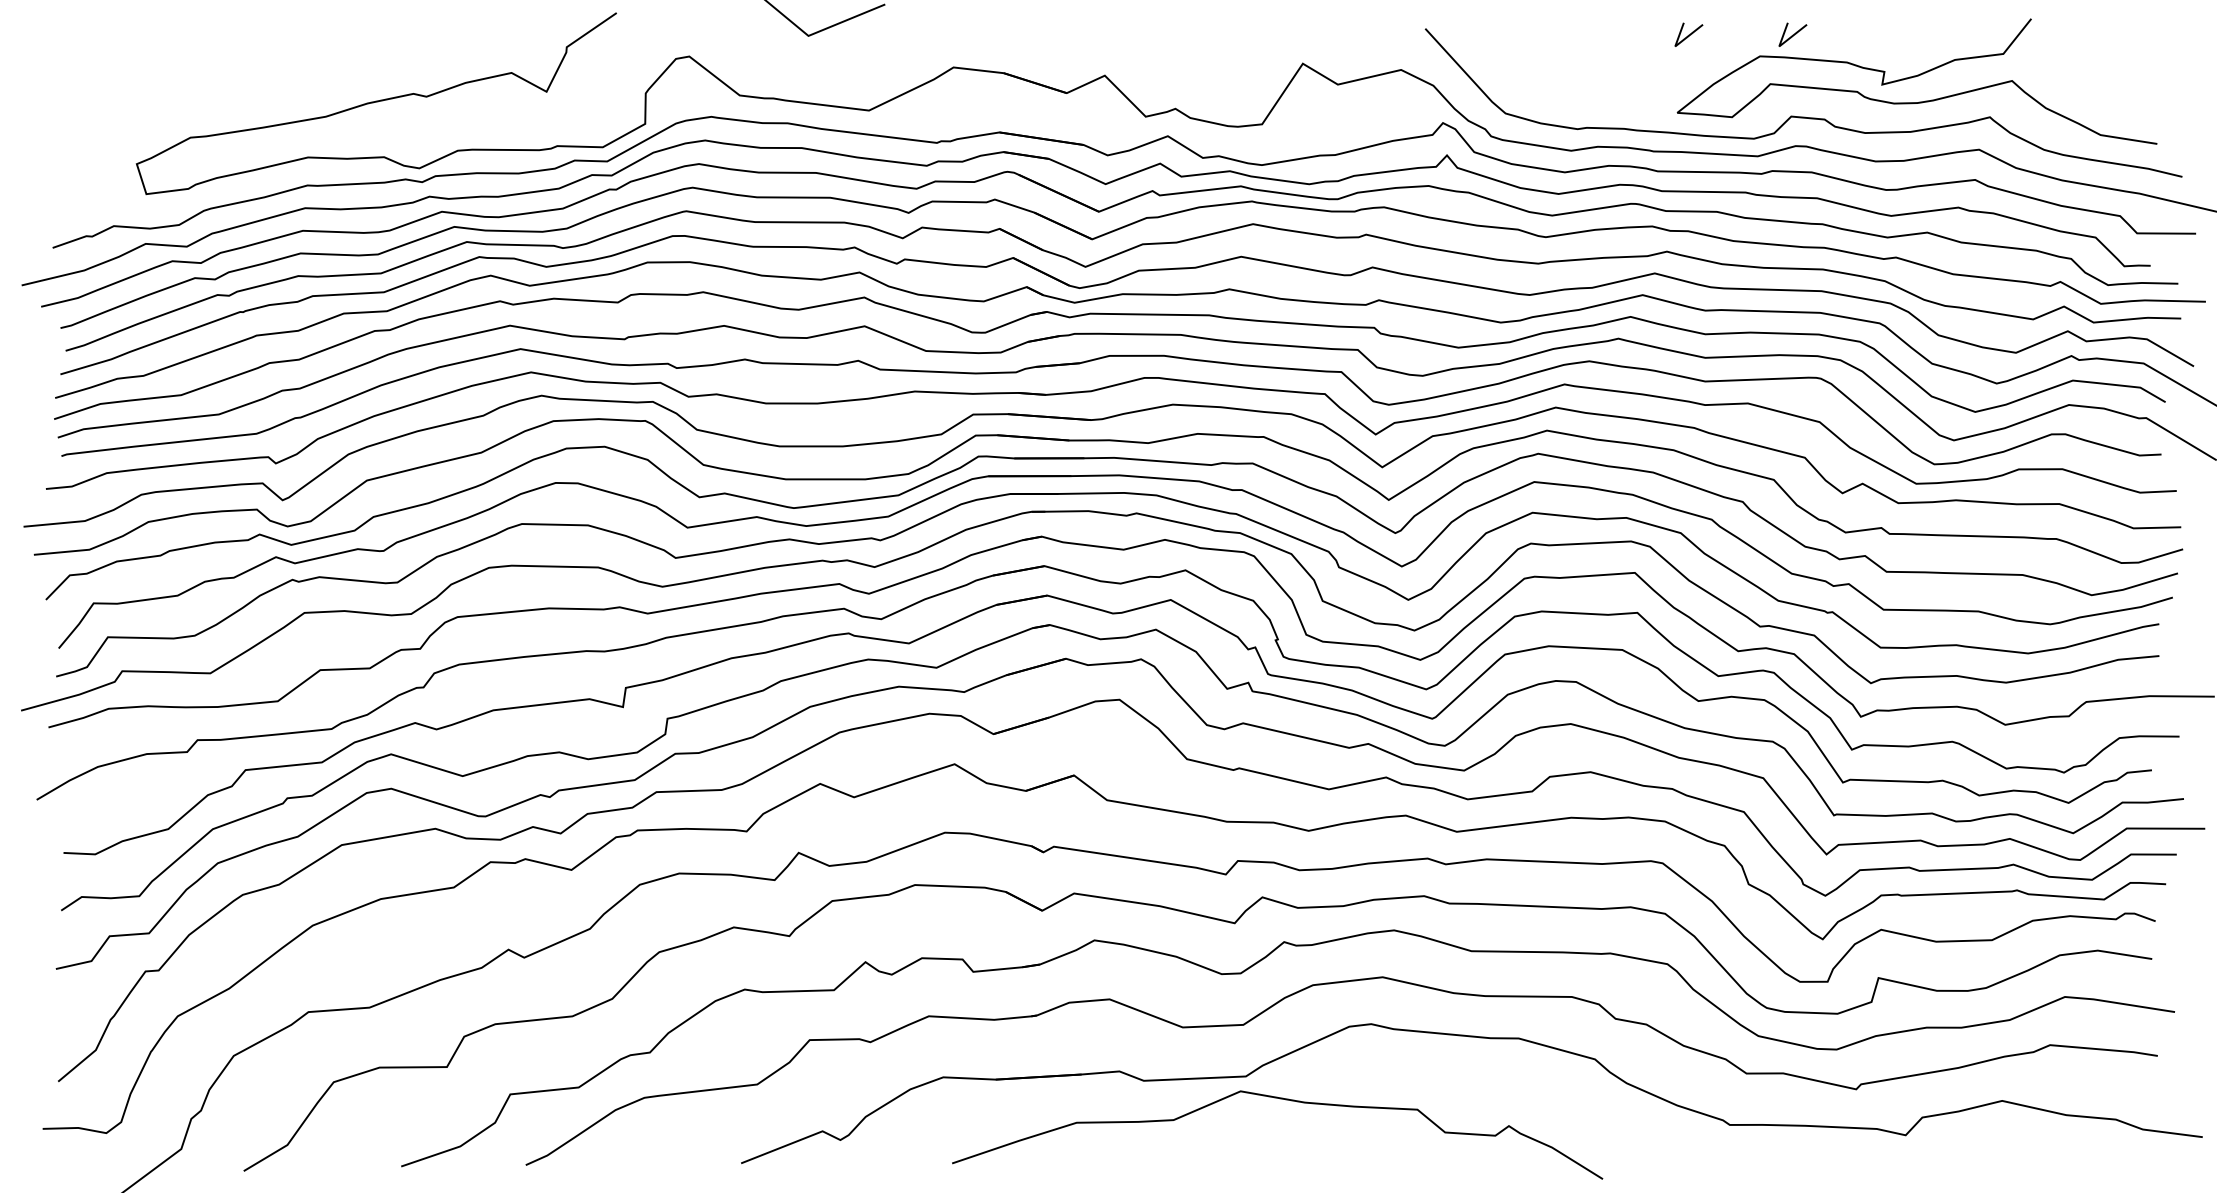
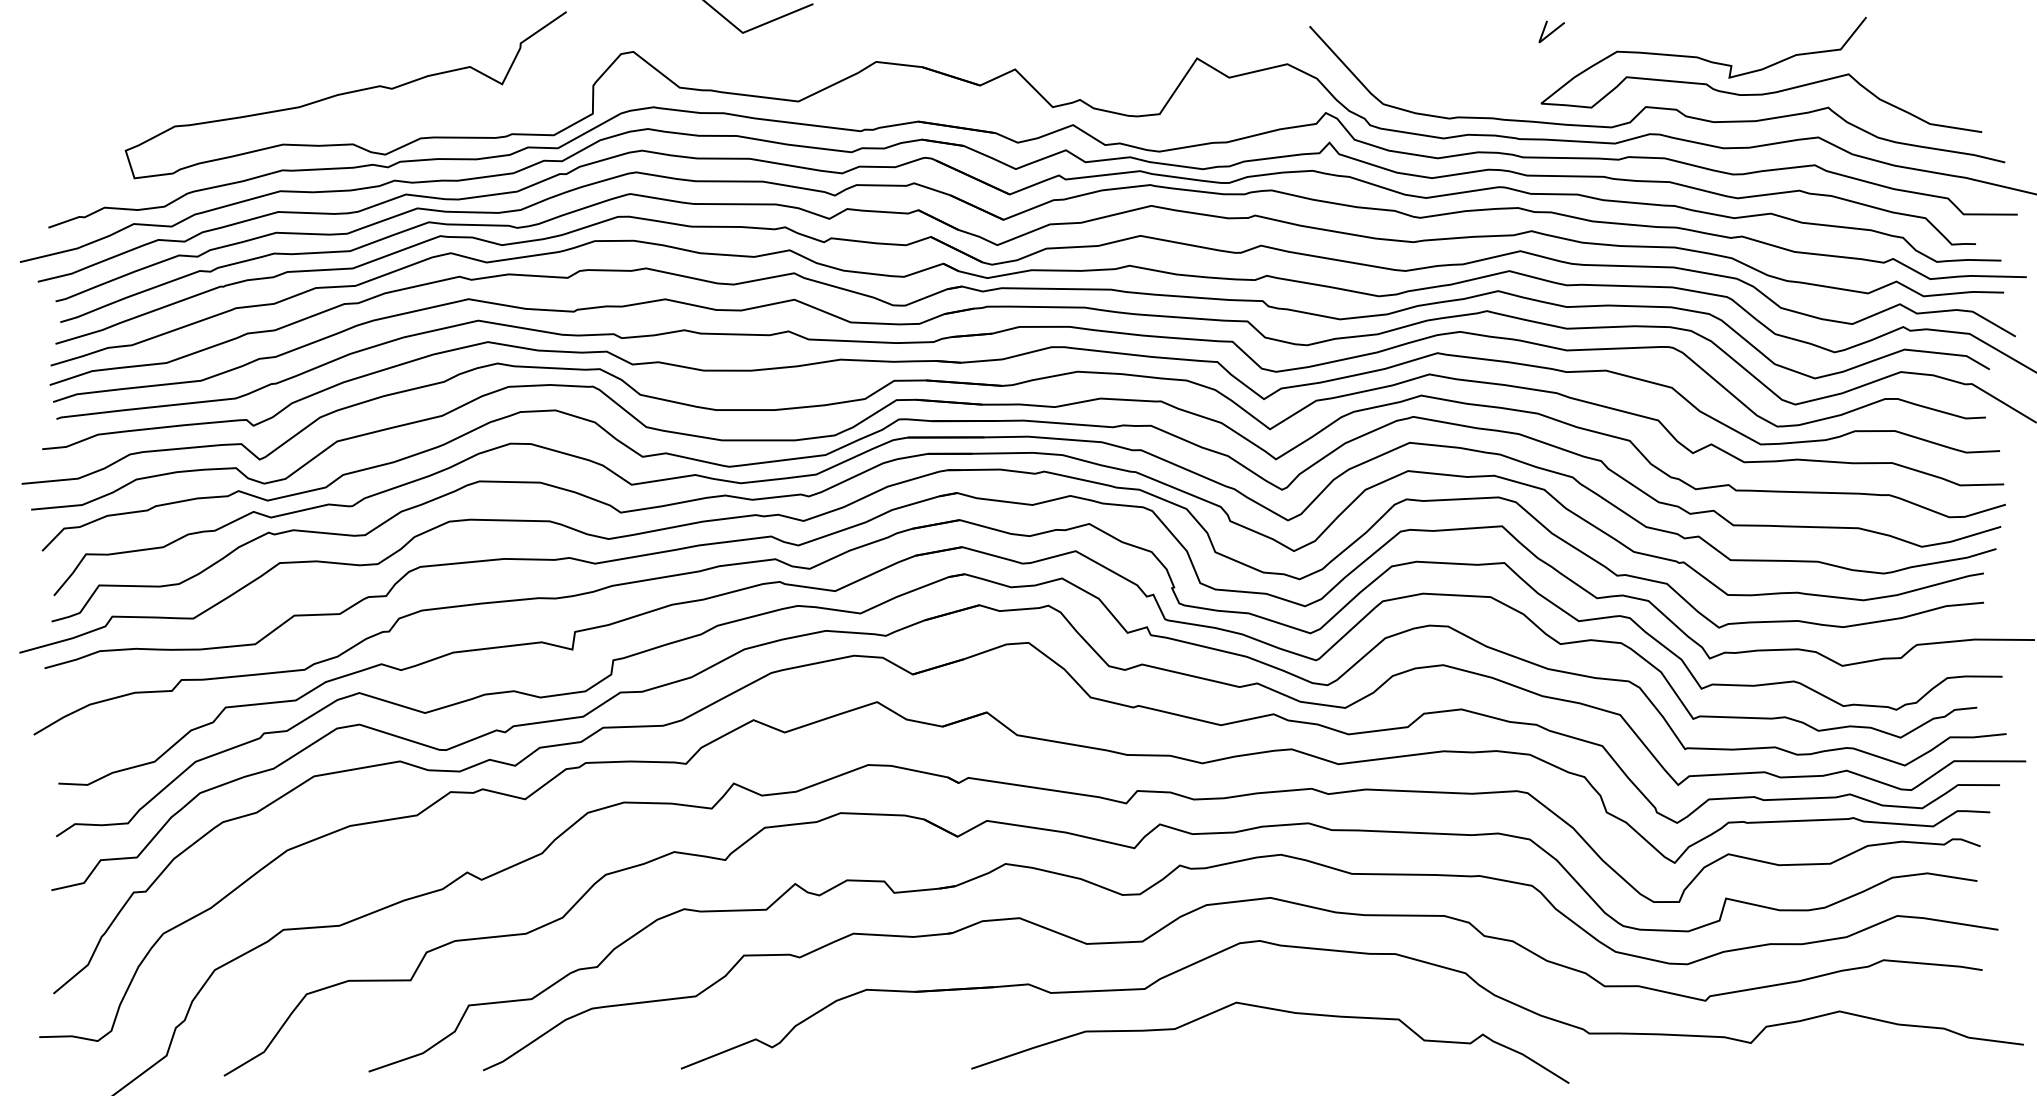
line: (1792, 34) -> (1646, 31), removed
curve: (1285, 1100) -> (1277, 1011), moved

